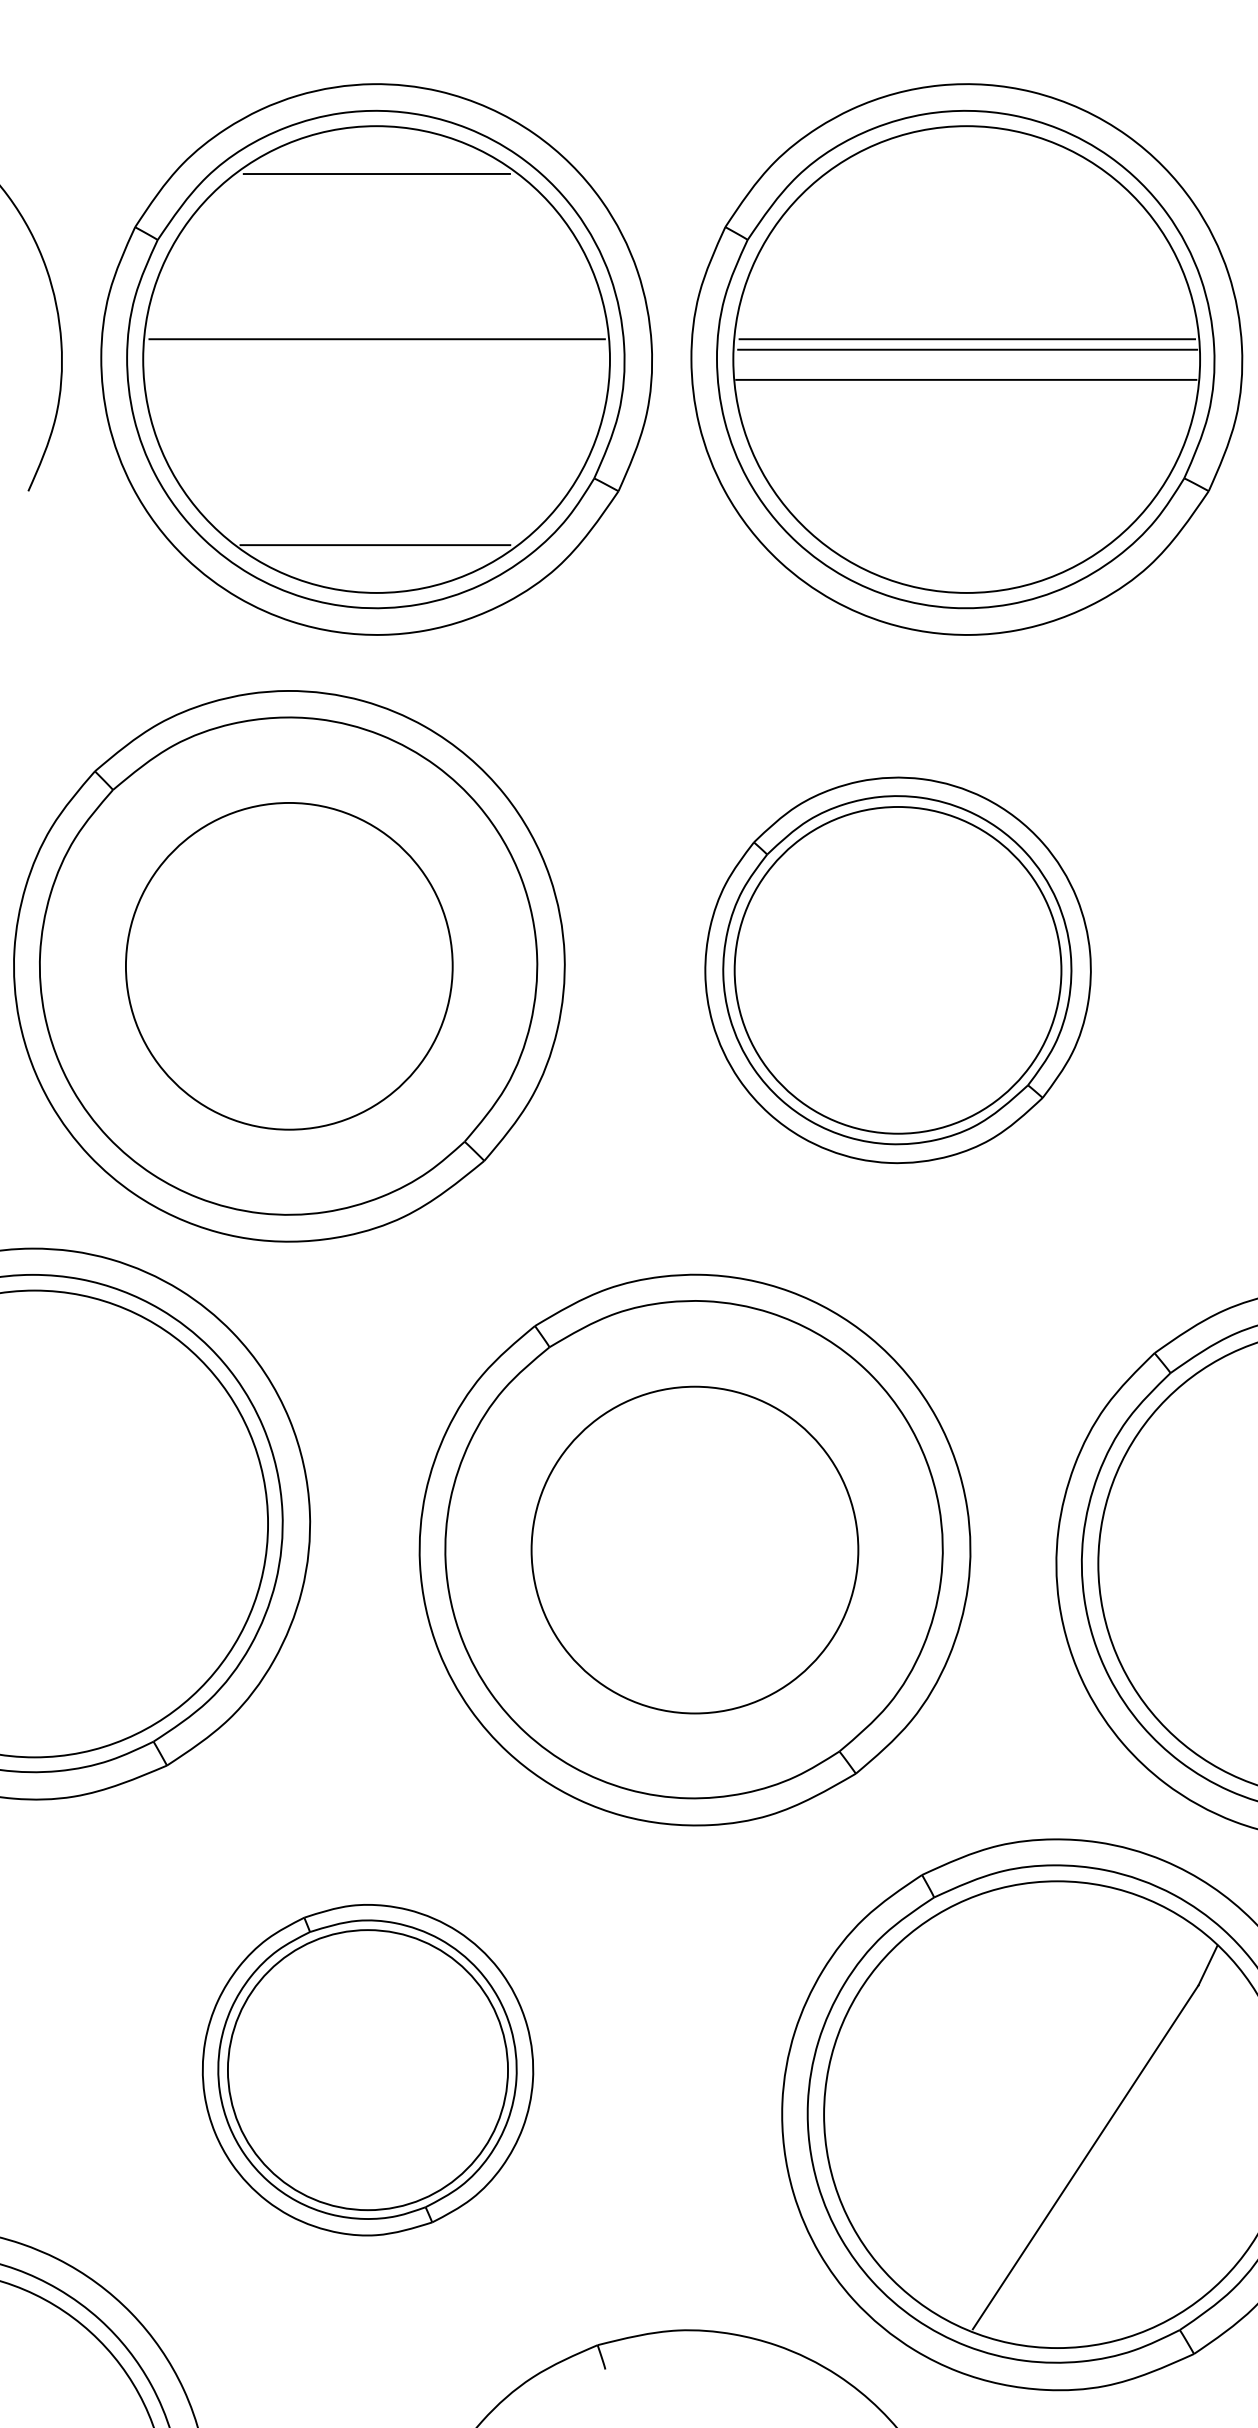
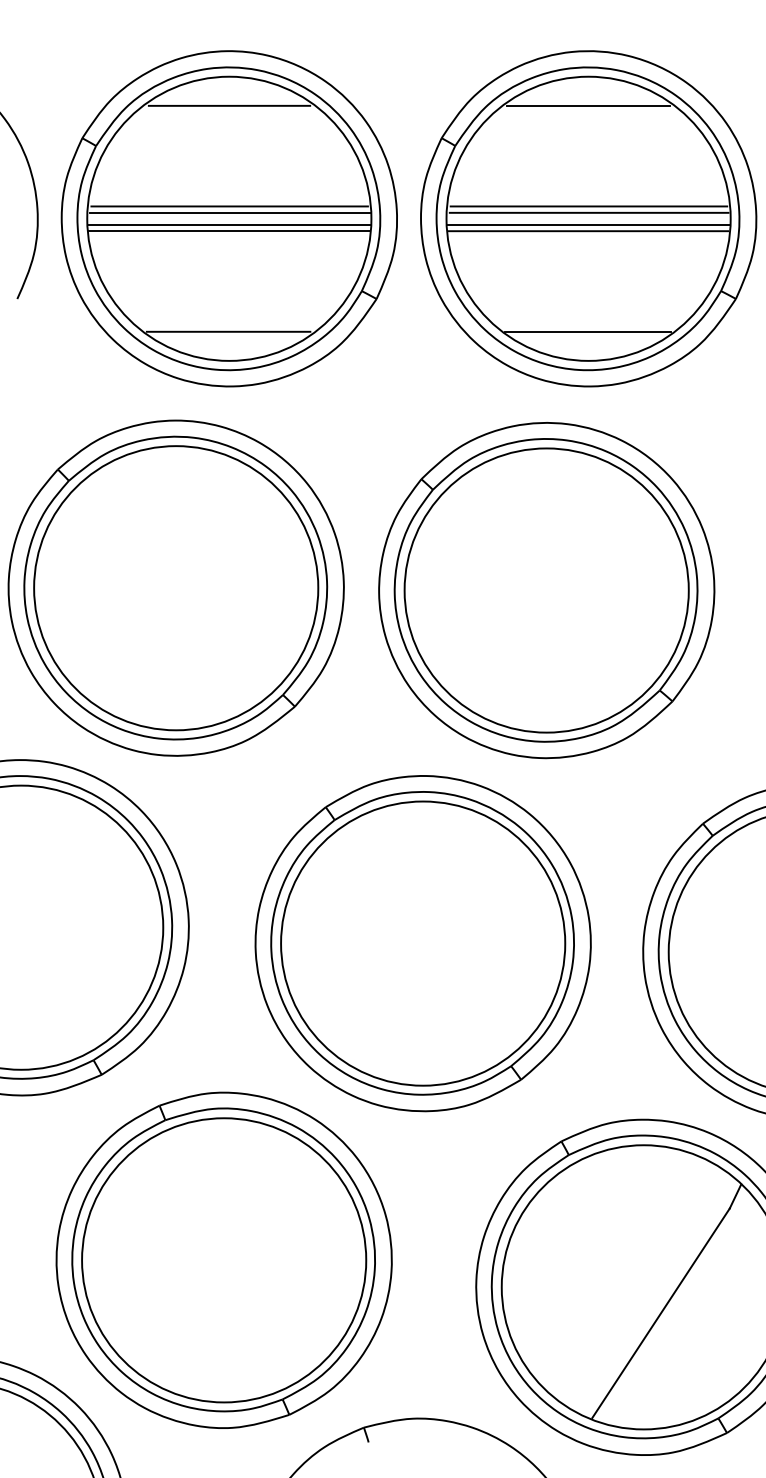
line: (966, 173) -> (588, 105), added
line: (376, 349) -> (229, 212), added
line: (375, 368) -> (228, 224), added
line: (966, 368) -> (588, 224), added
line: (375, 380) -> (228, 231), added
line: (964, 544) -> (587, 331), added
circle: (289, 966) -> (176, 588), size x1.43
part: (897, 970) -> (546, 590), size x1.43
circle: (695, 1549) -> (423, 943), size x1.43
part: (367, 2068) -> (223, 1259), size x1.67

